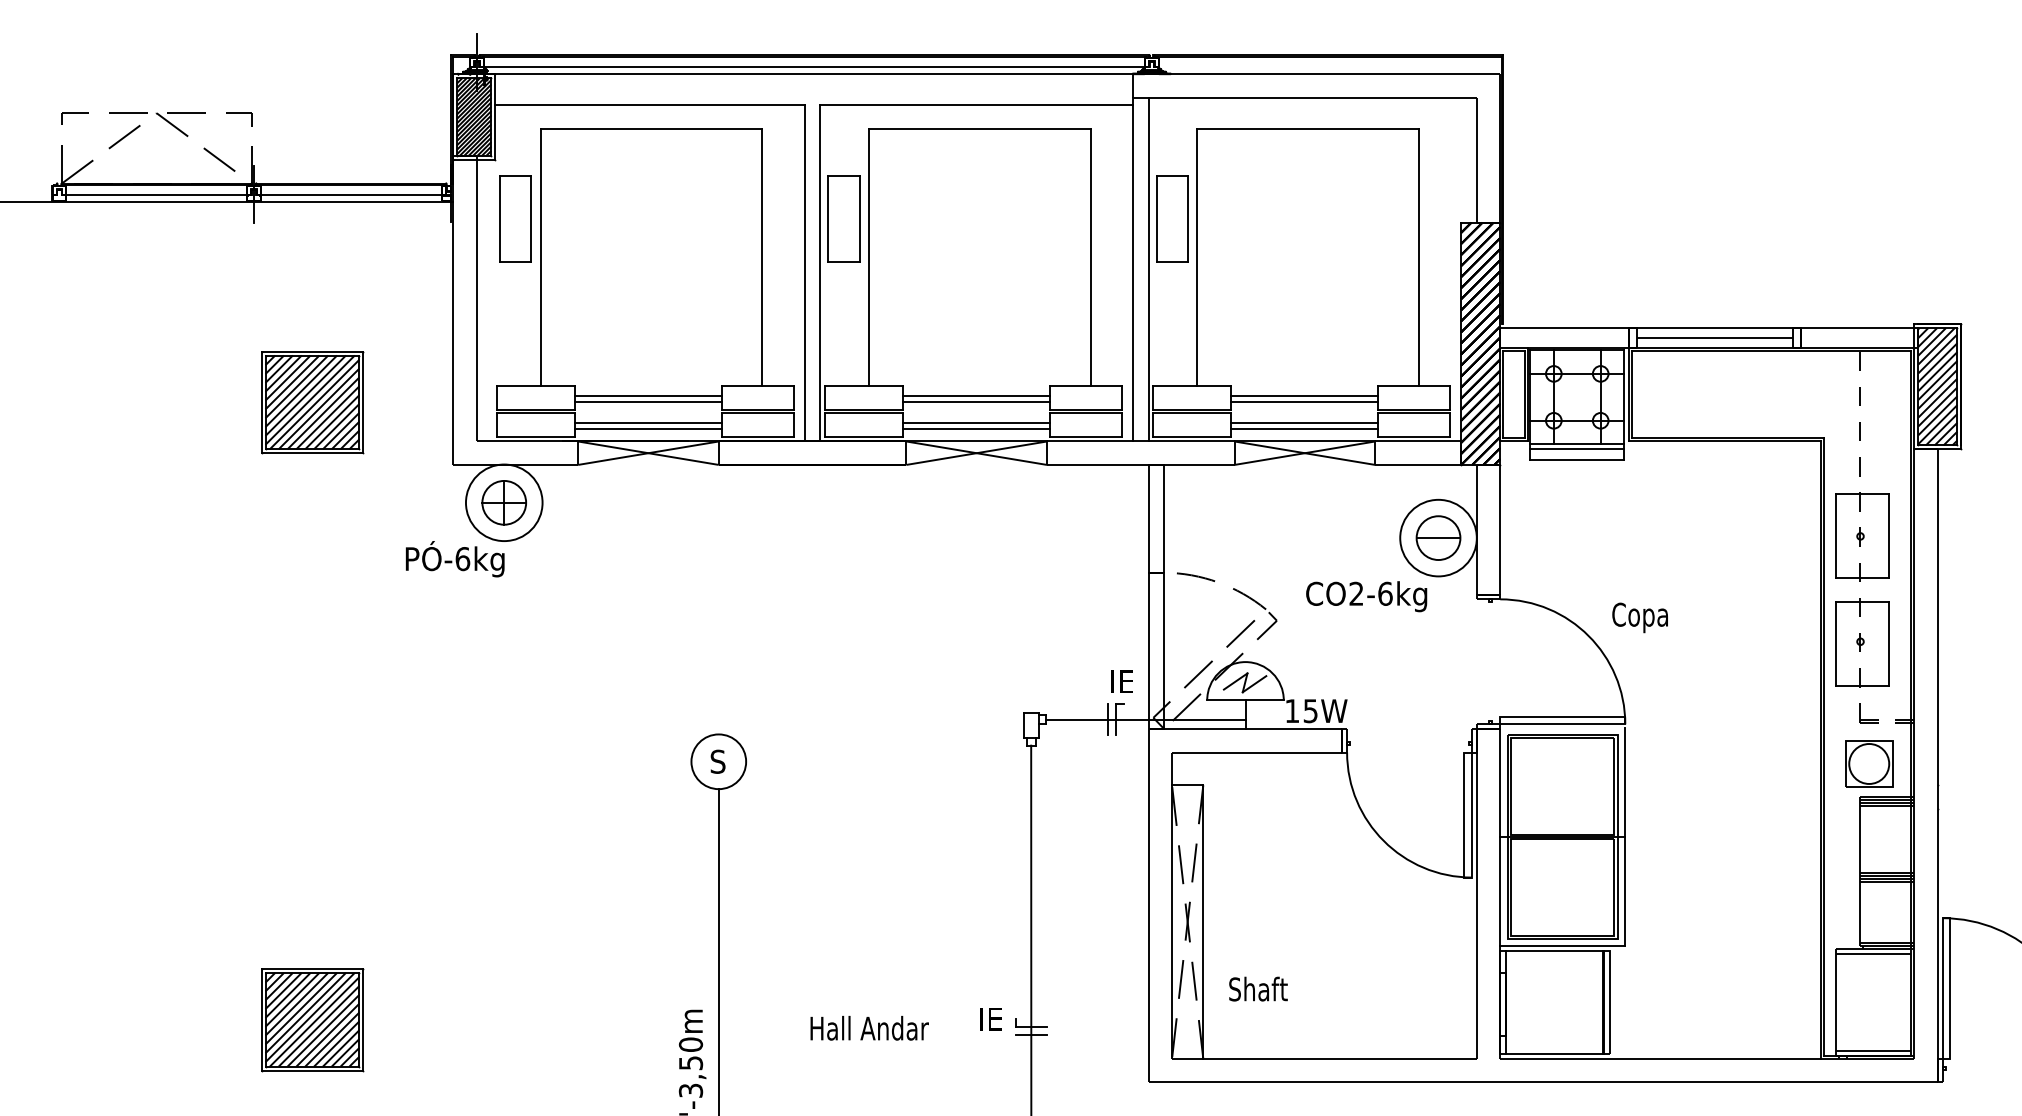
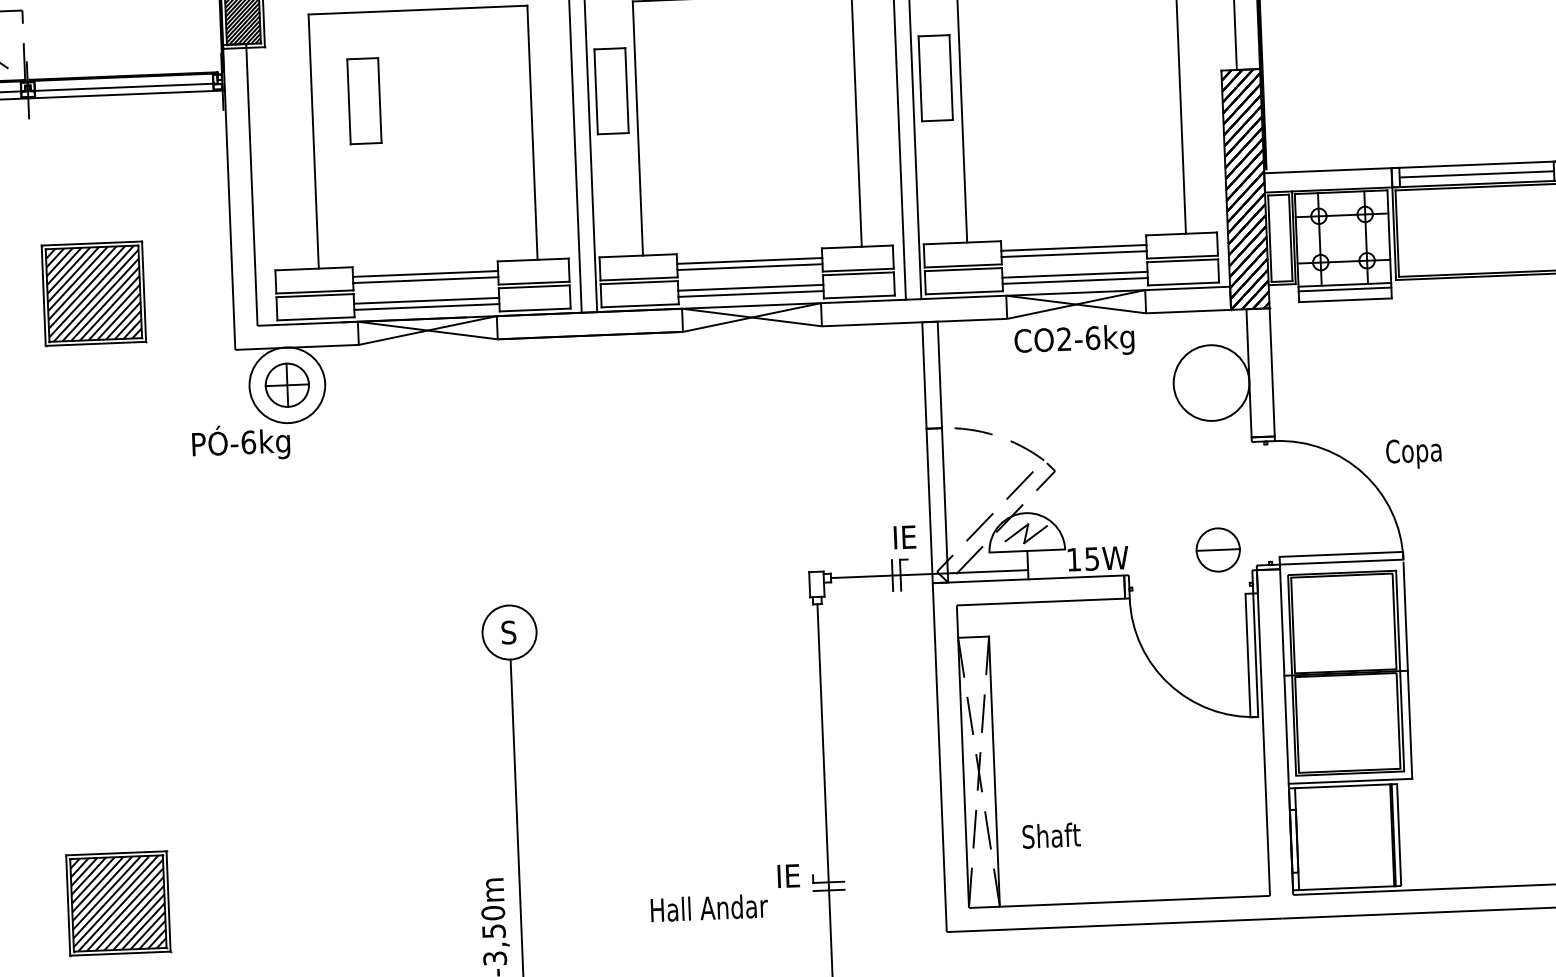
part: (515, 218) -> (364, 100), moved
part: (1438, 537) -> (1218, 549), moved
text: (1366, 596) -> (1074, 341), moved
text: (869, 1028) -> (709, 908), moved

